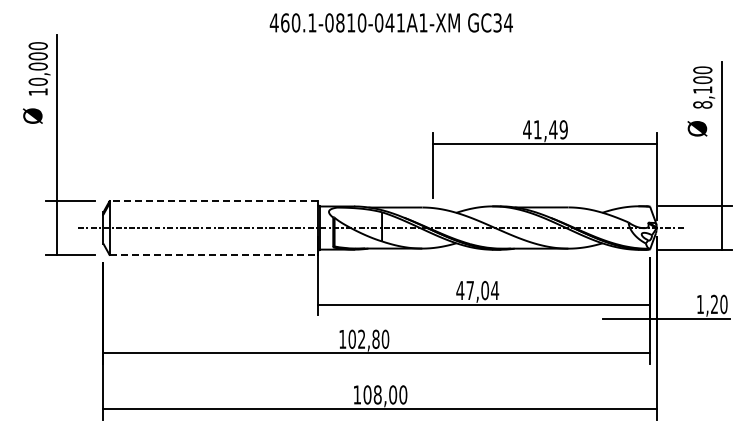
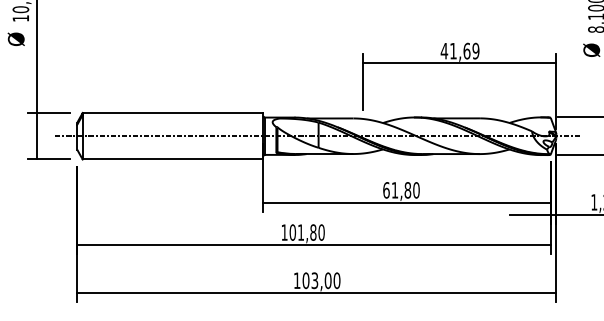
text: (553, 129) -> (467, 50), 41,49 -> 41,69
line: (213, 201) -> (172, 113), dashed -> solid
line: (214, 254) -> (173, 159), dashed -> solid
text: (477, 290) -> (401, 190), 47,04 -> 61,80
text: (361, 338) -> (300, 231), 102,80 -> 101,80
text: (377, 394) -> (314, 280), 108,00 -> 103,00

